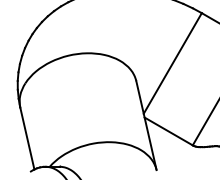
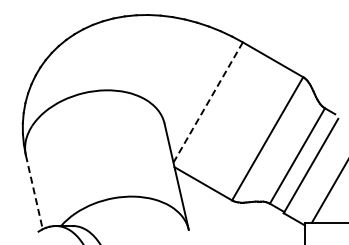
line: (172, 63) -> (207, 102), solid -> dashed
line: (27, 138) -> (34, 192), solid -> dashed

